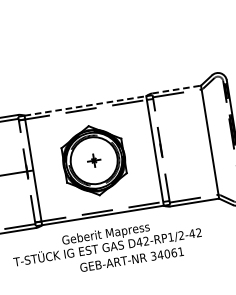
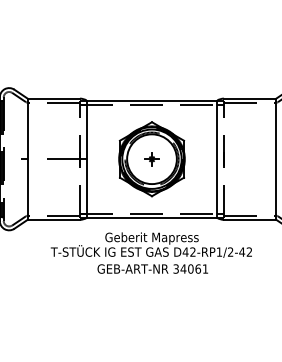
line: (176, 89) -> (250, 98), dashed -> solid
line: (85, 105) -> (152, 100), dashed -> solid
text: (131, 259) -> (152, 268), moved

